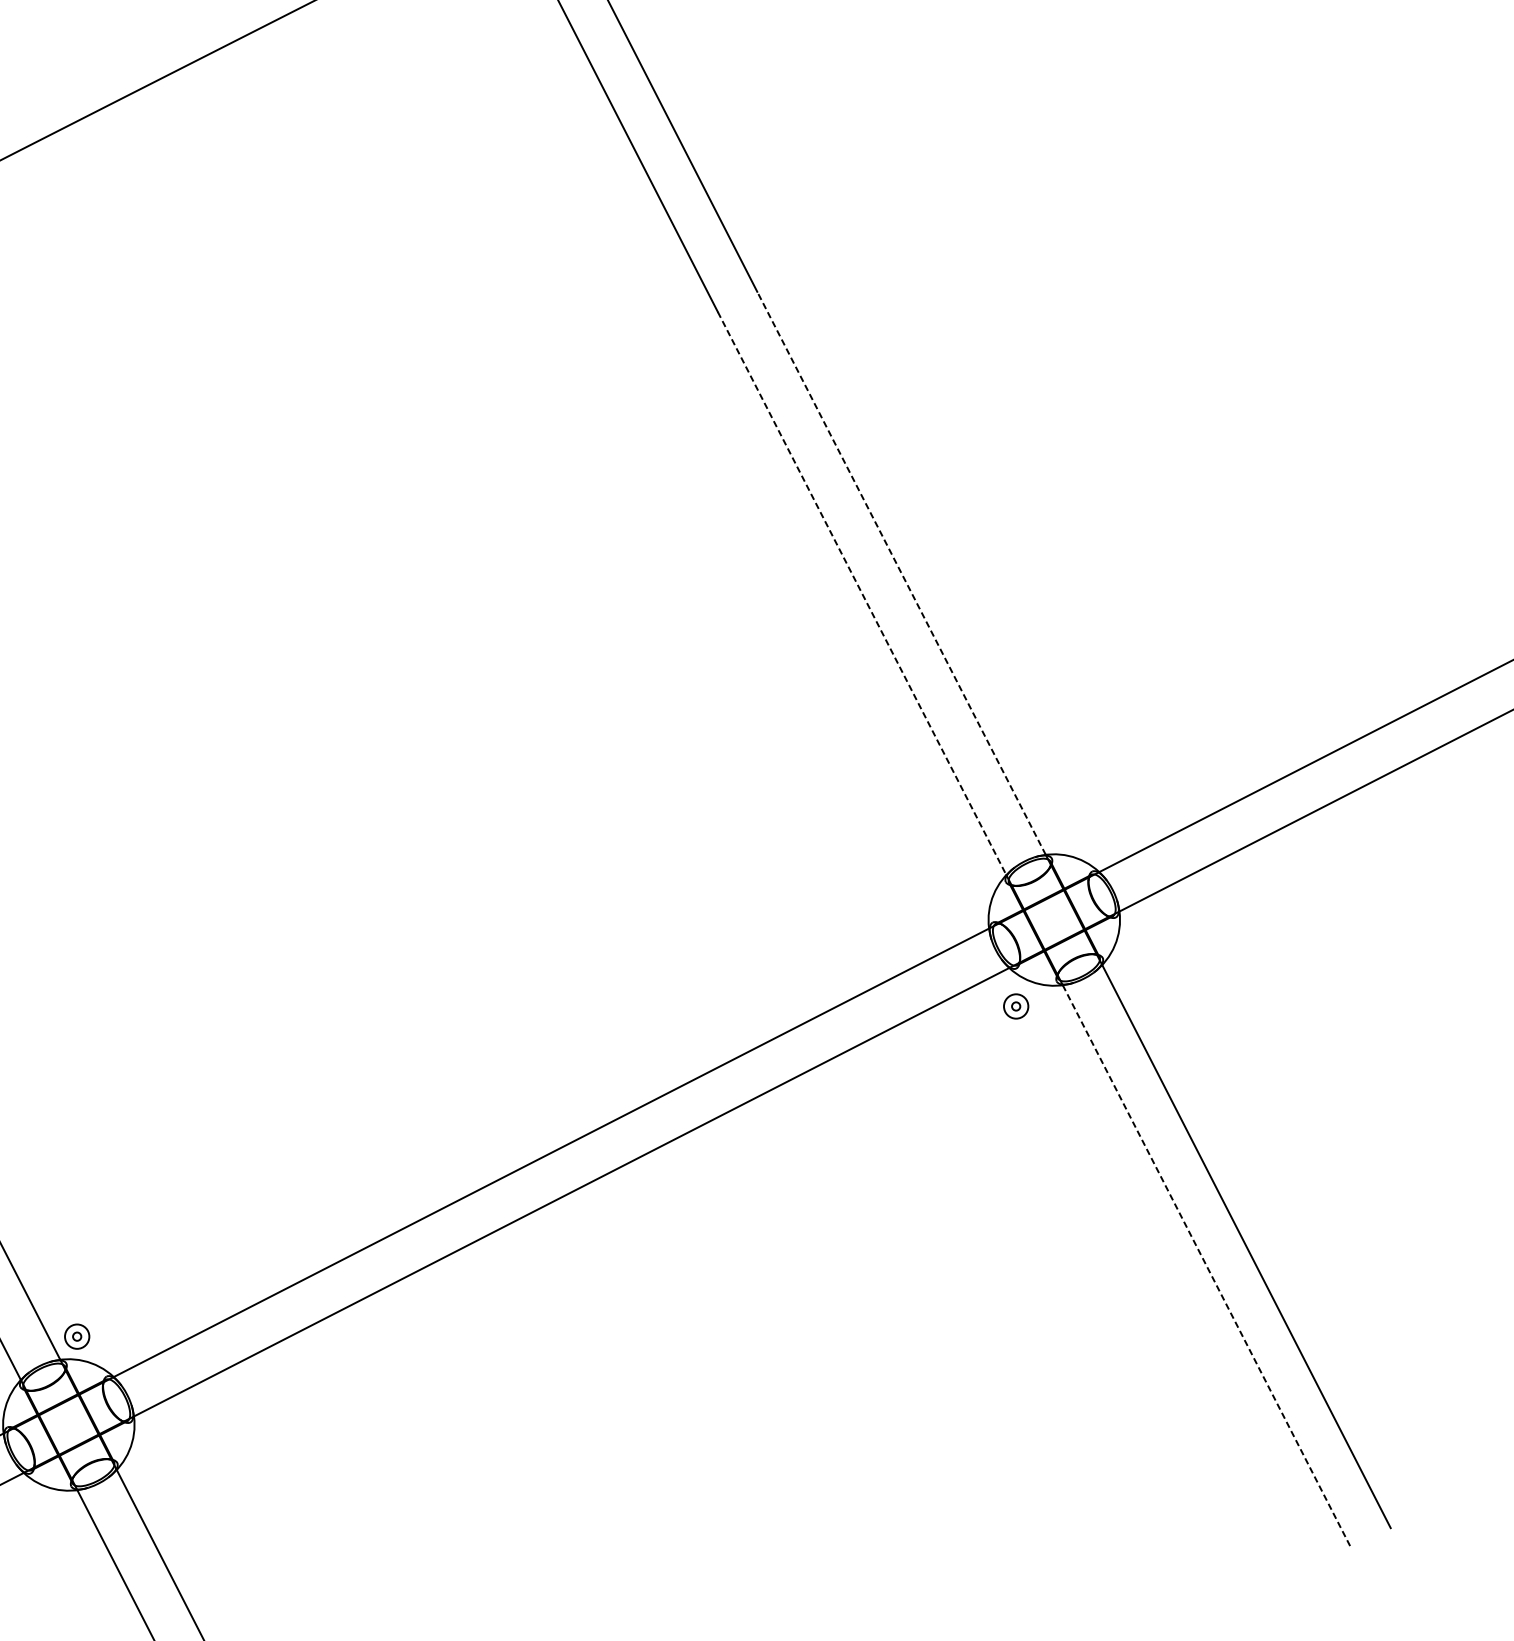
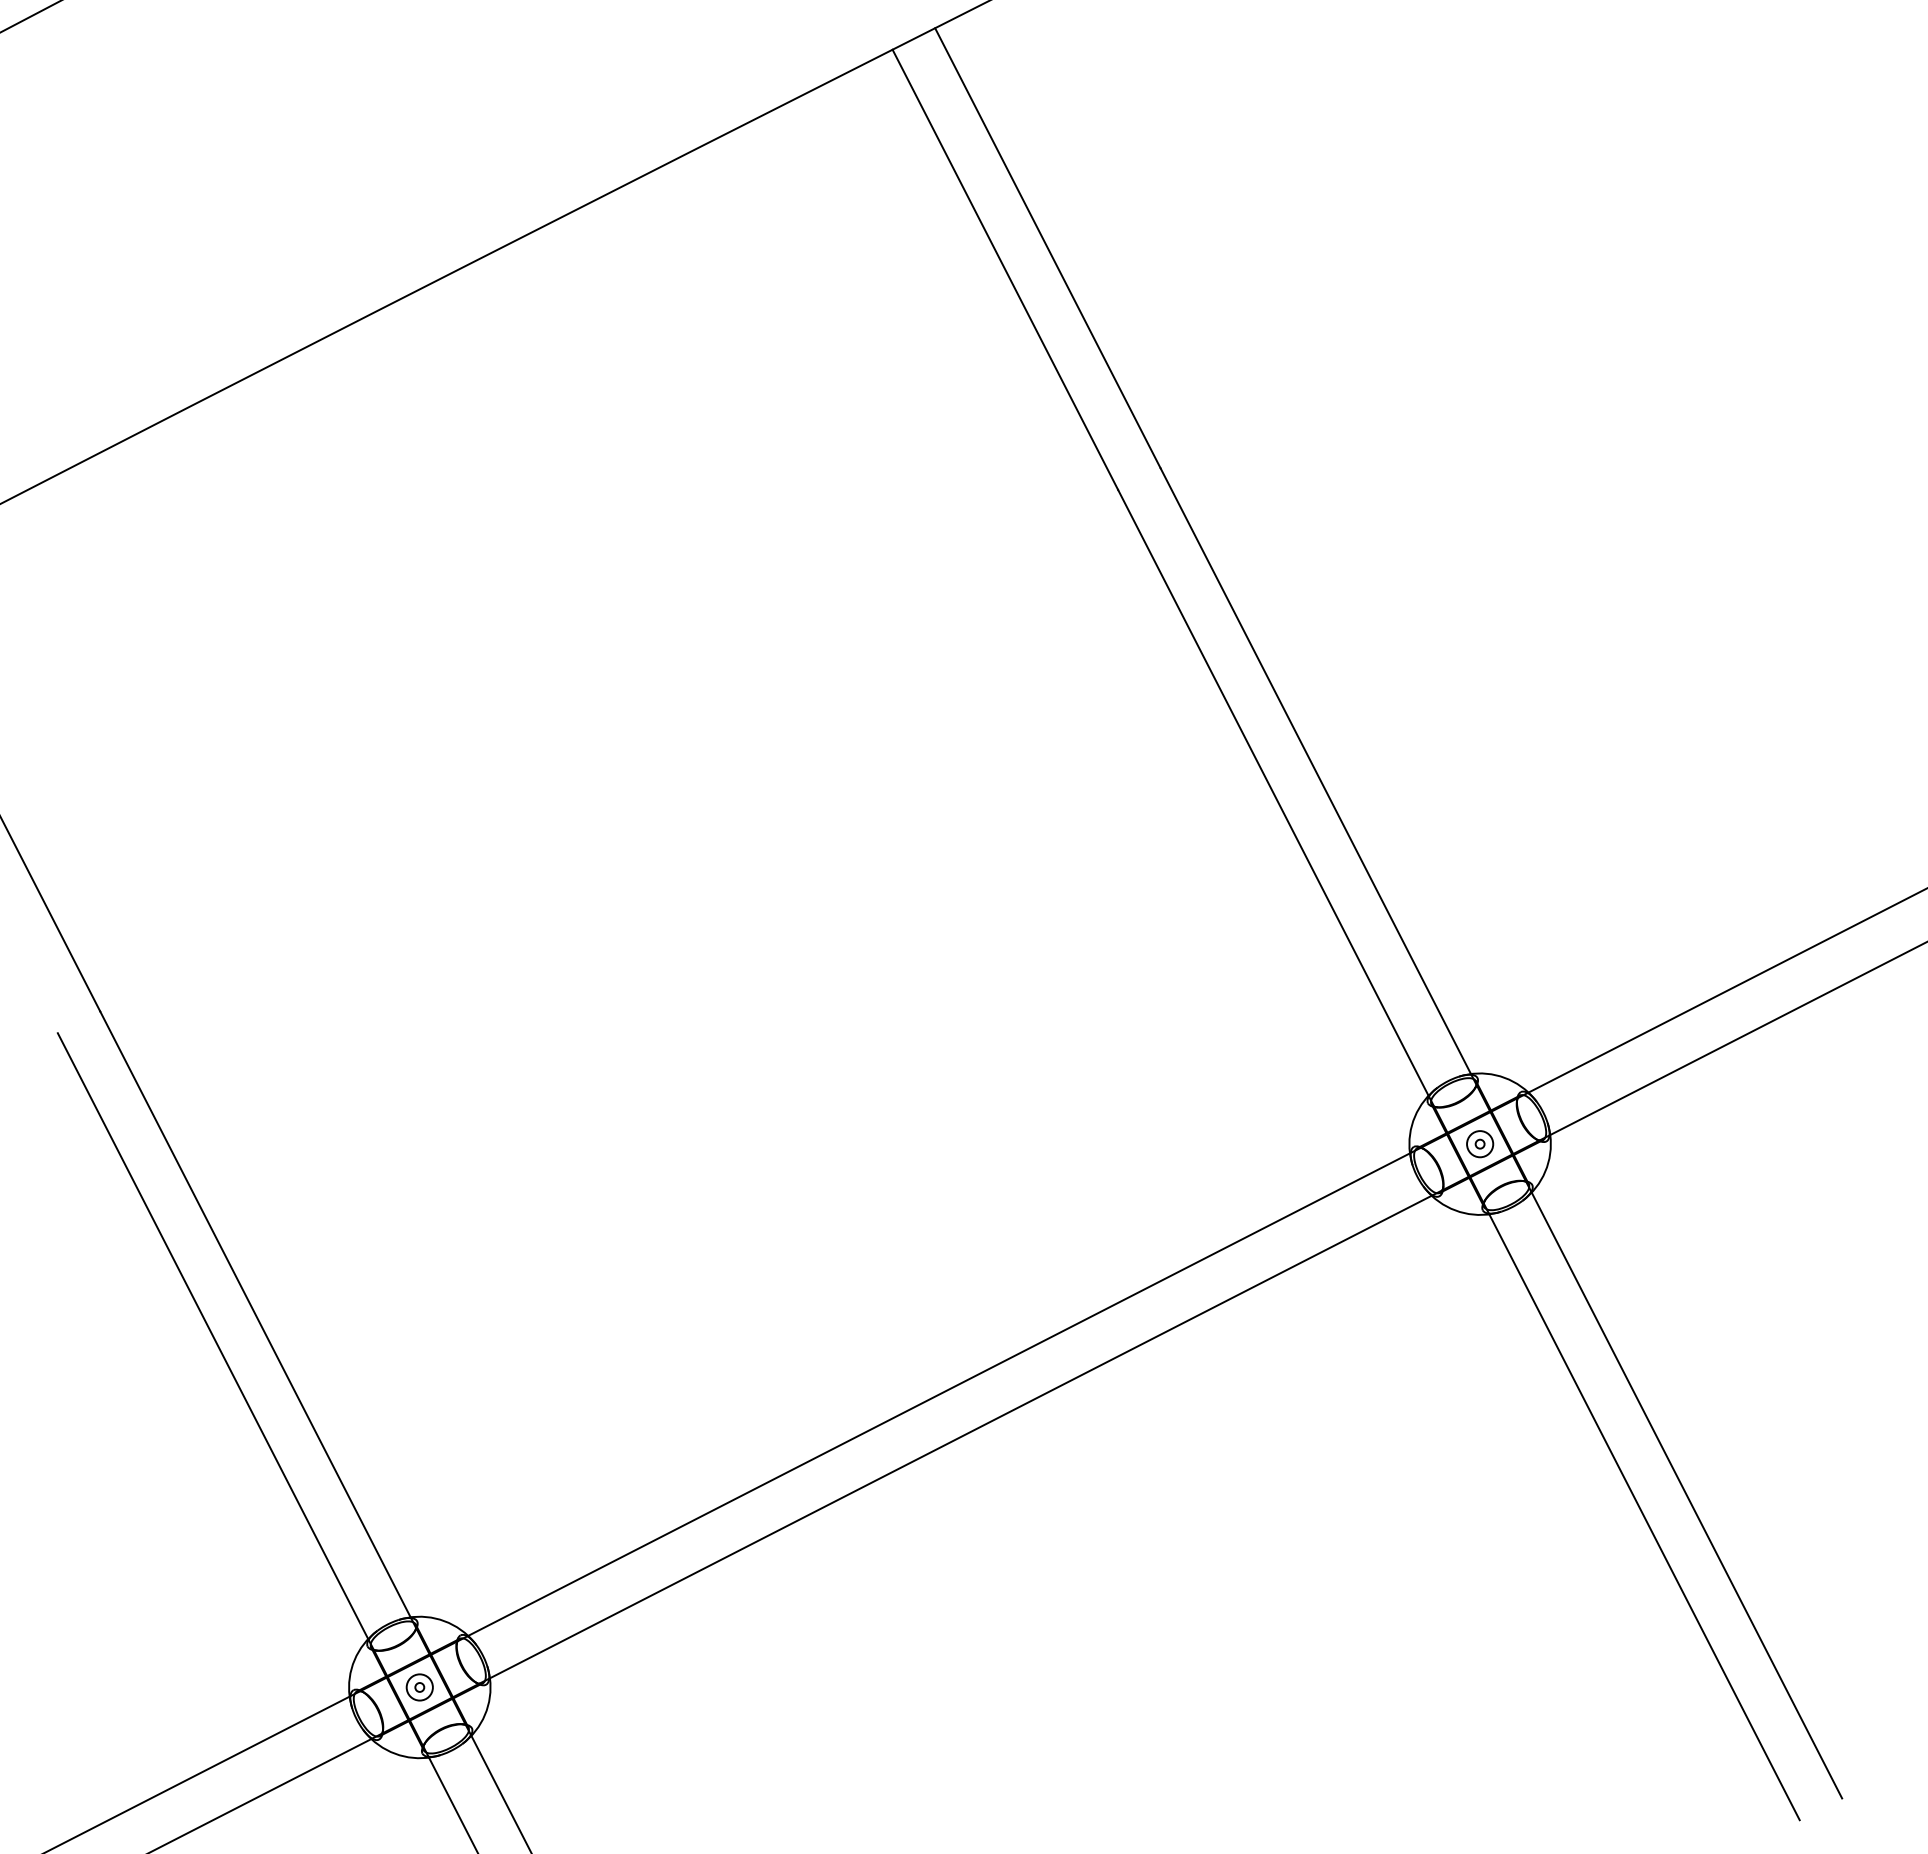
line: (901, 572) -> (1315, 770), dashed -> solid
line: (862, 594) -> (1273, 793), dashed -> solid
part: (1016, 1006) -> (1480, 1144), moved
line: (1207, 1267) -> (1644, 1517), dashed -> solid
part: (76, 1336) -> (419, 1687), moved

